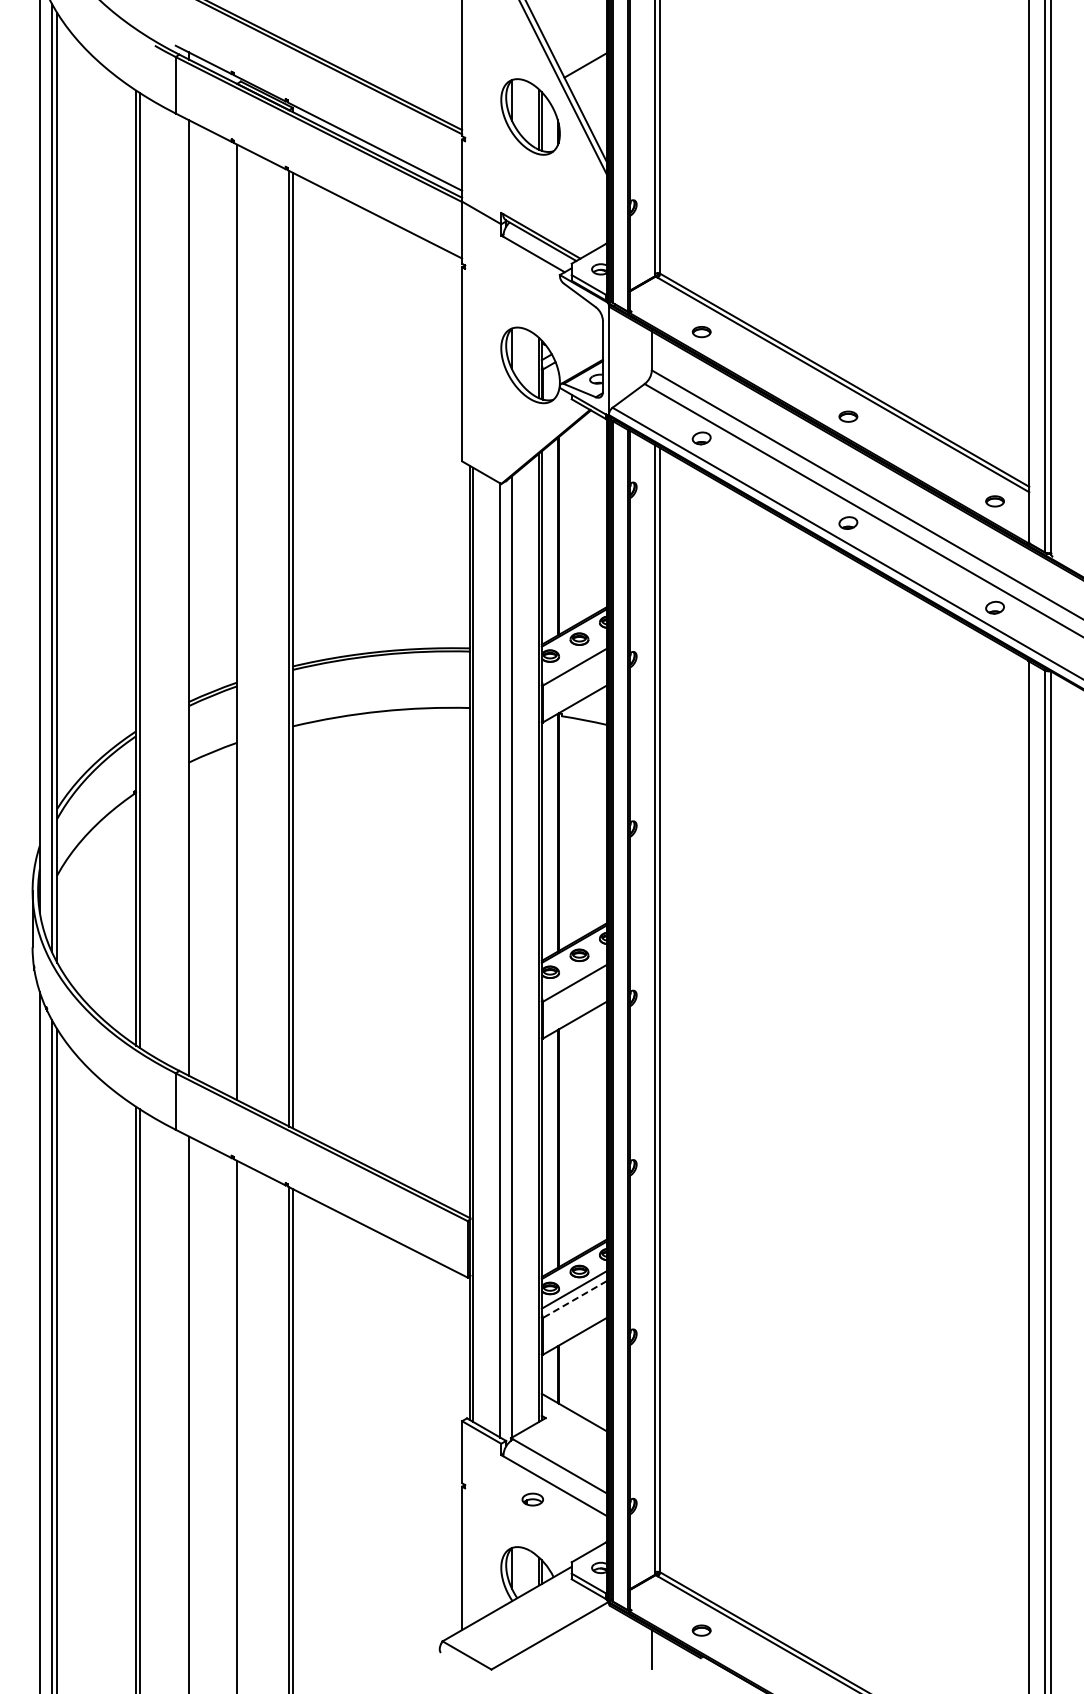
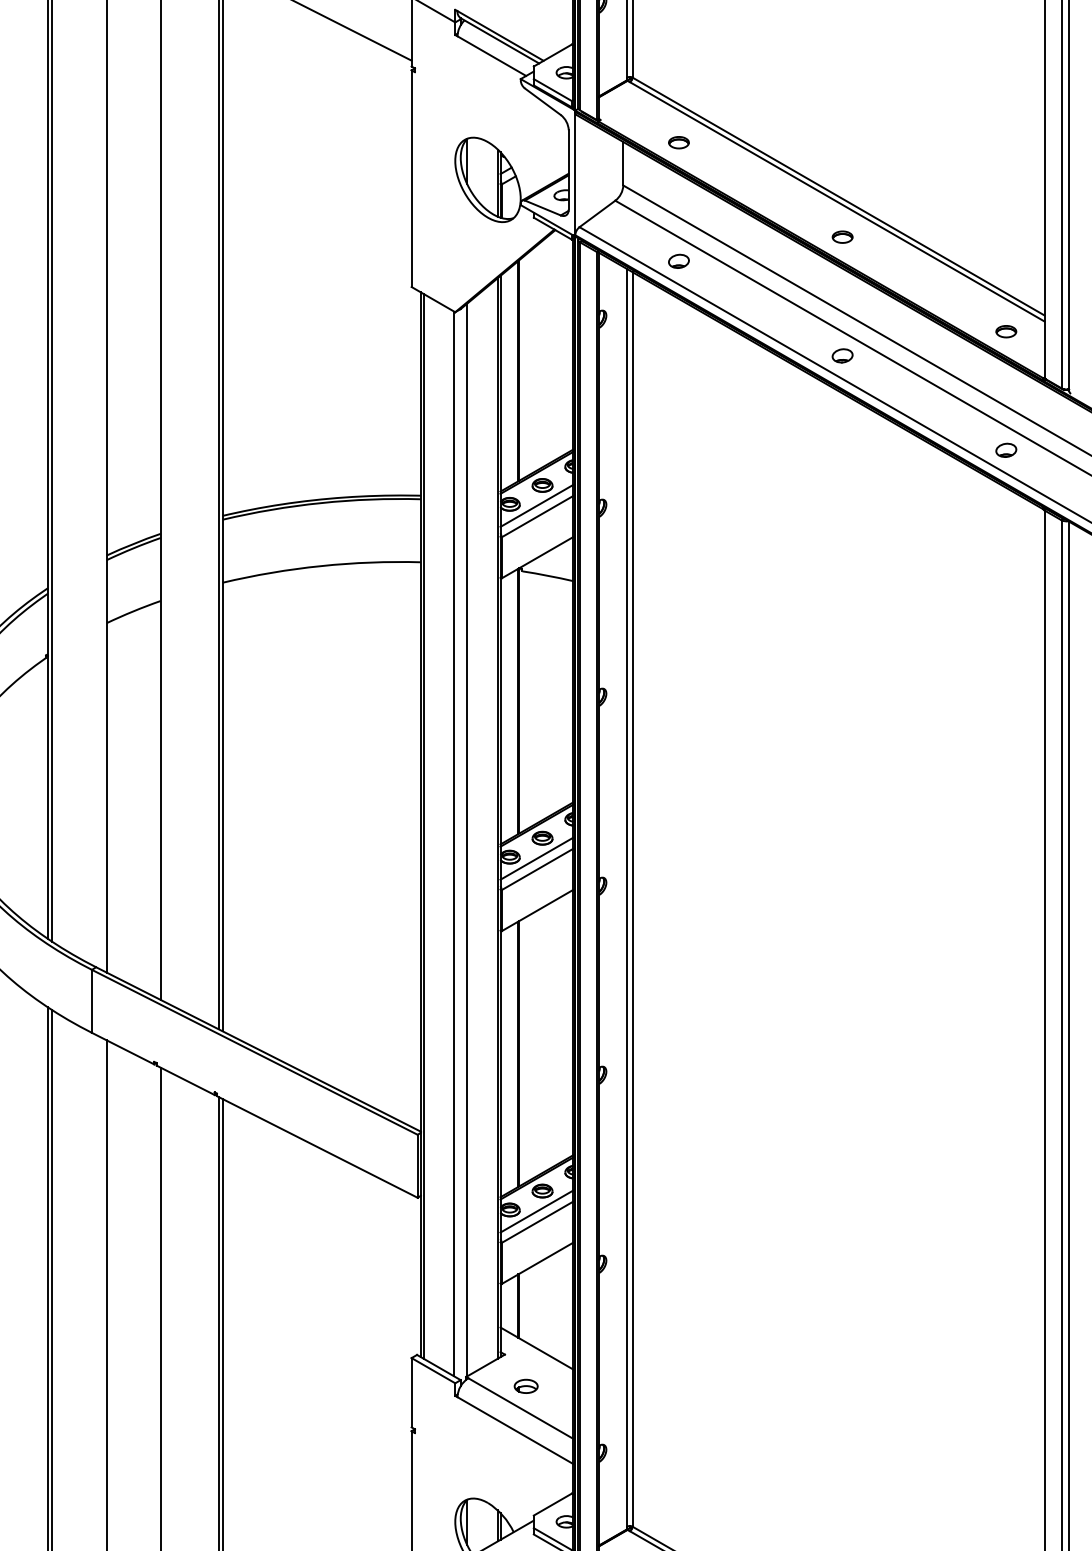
line: (573, 657) -> (535, 505), added
line: (573, 973) -> (535, 858), added
line: (574, 1299) -> (536, 1222), dashed -> solid
part: (532, 1499) -> (525, 1386), moved

